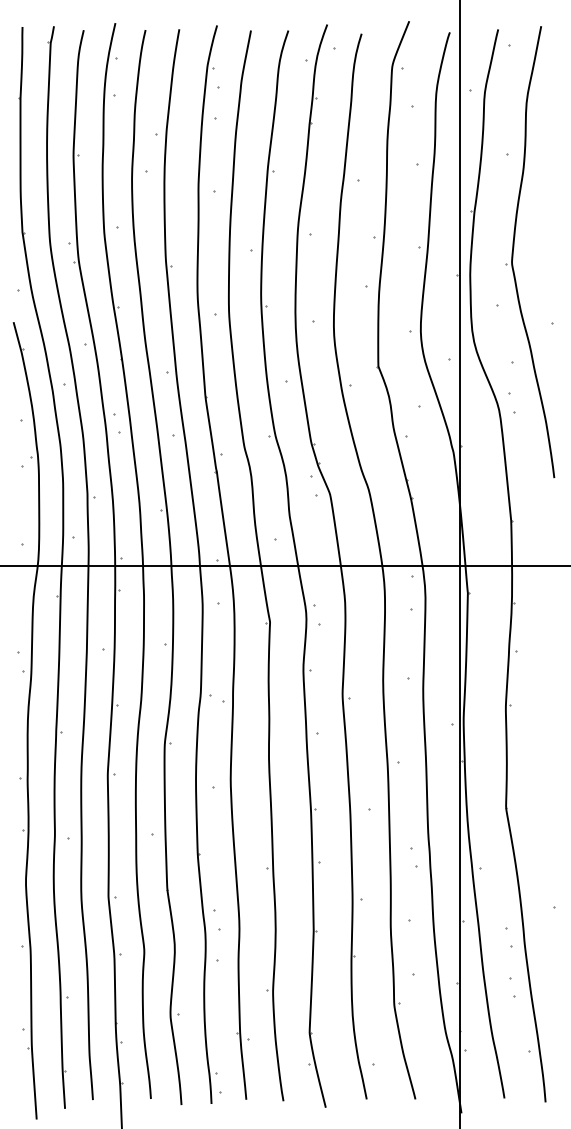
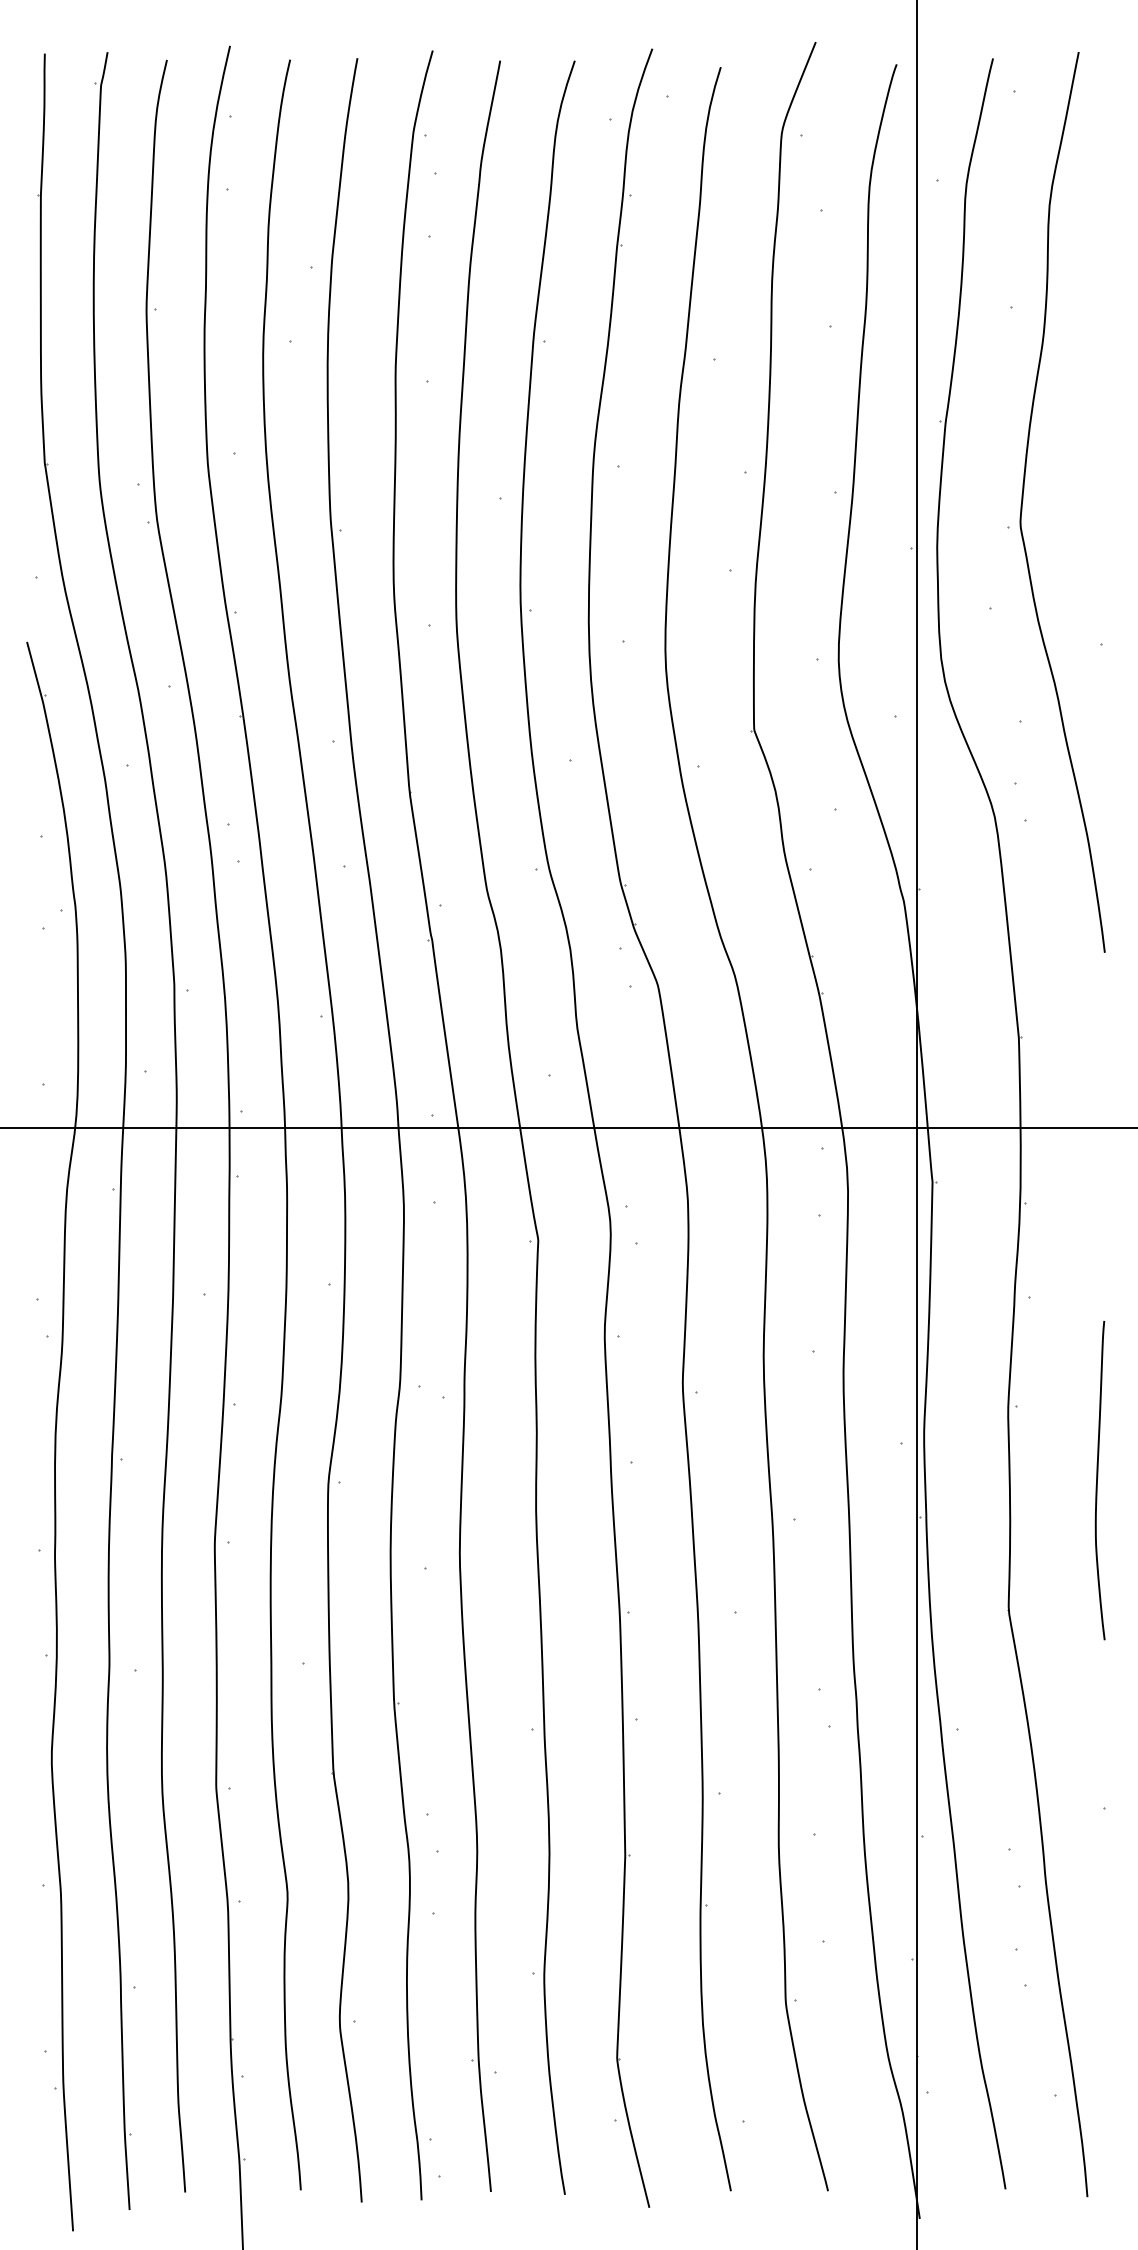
curve: (551, 742) -> (1099, 1479), added

